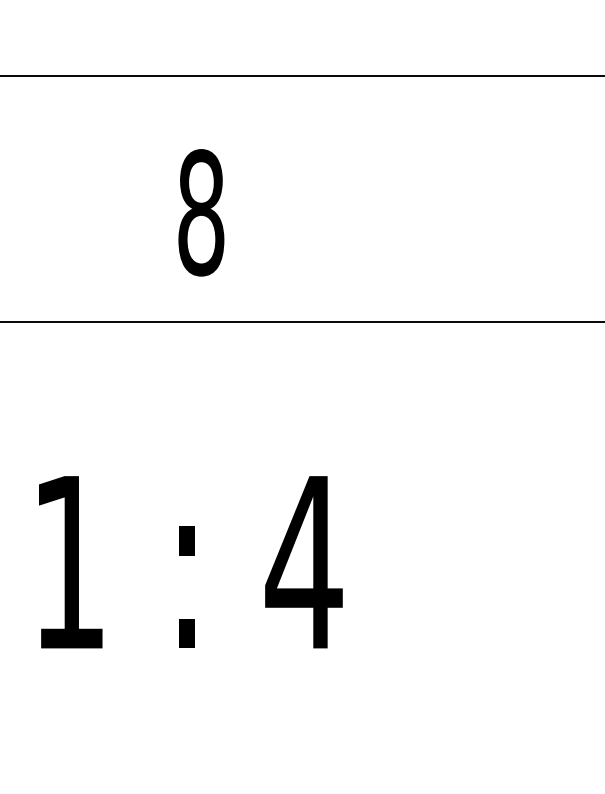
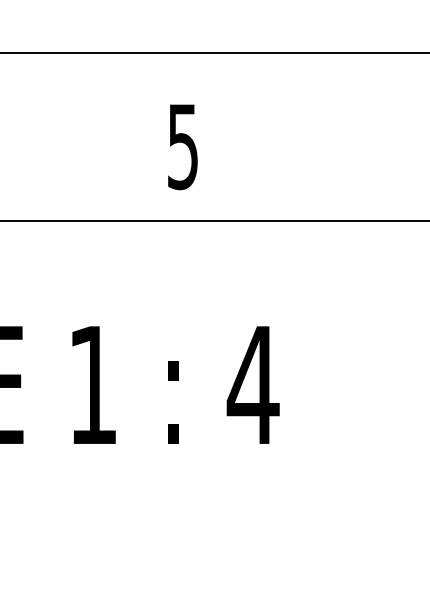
text: (200, 212) -> (182, 146), 8 -> 5

